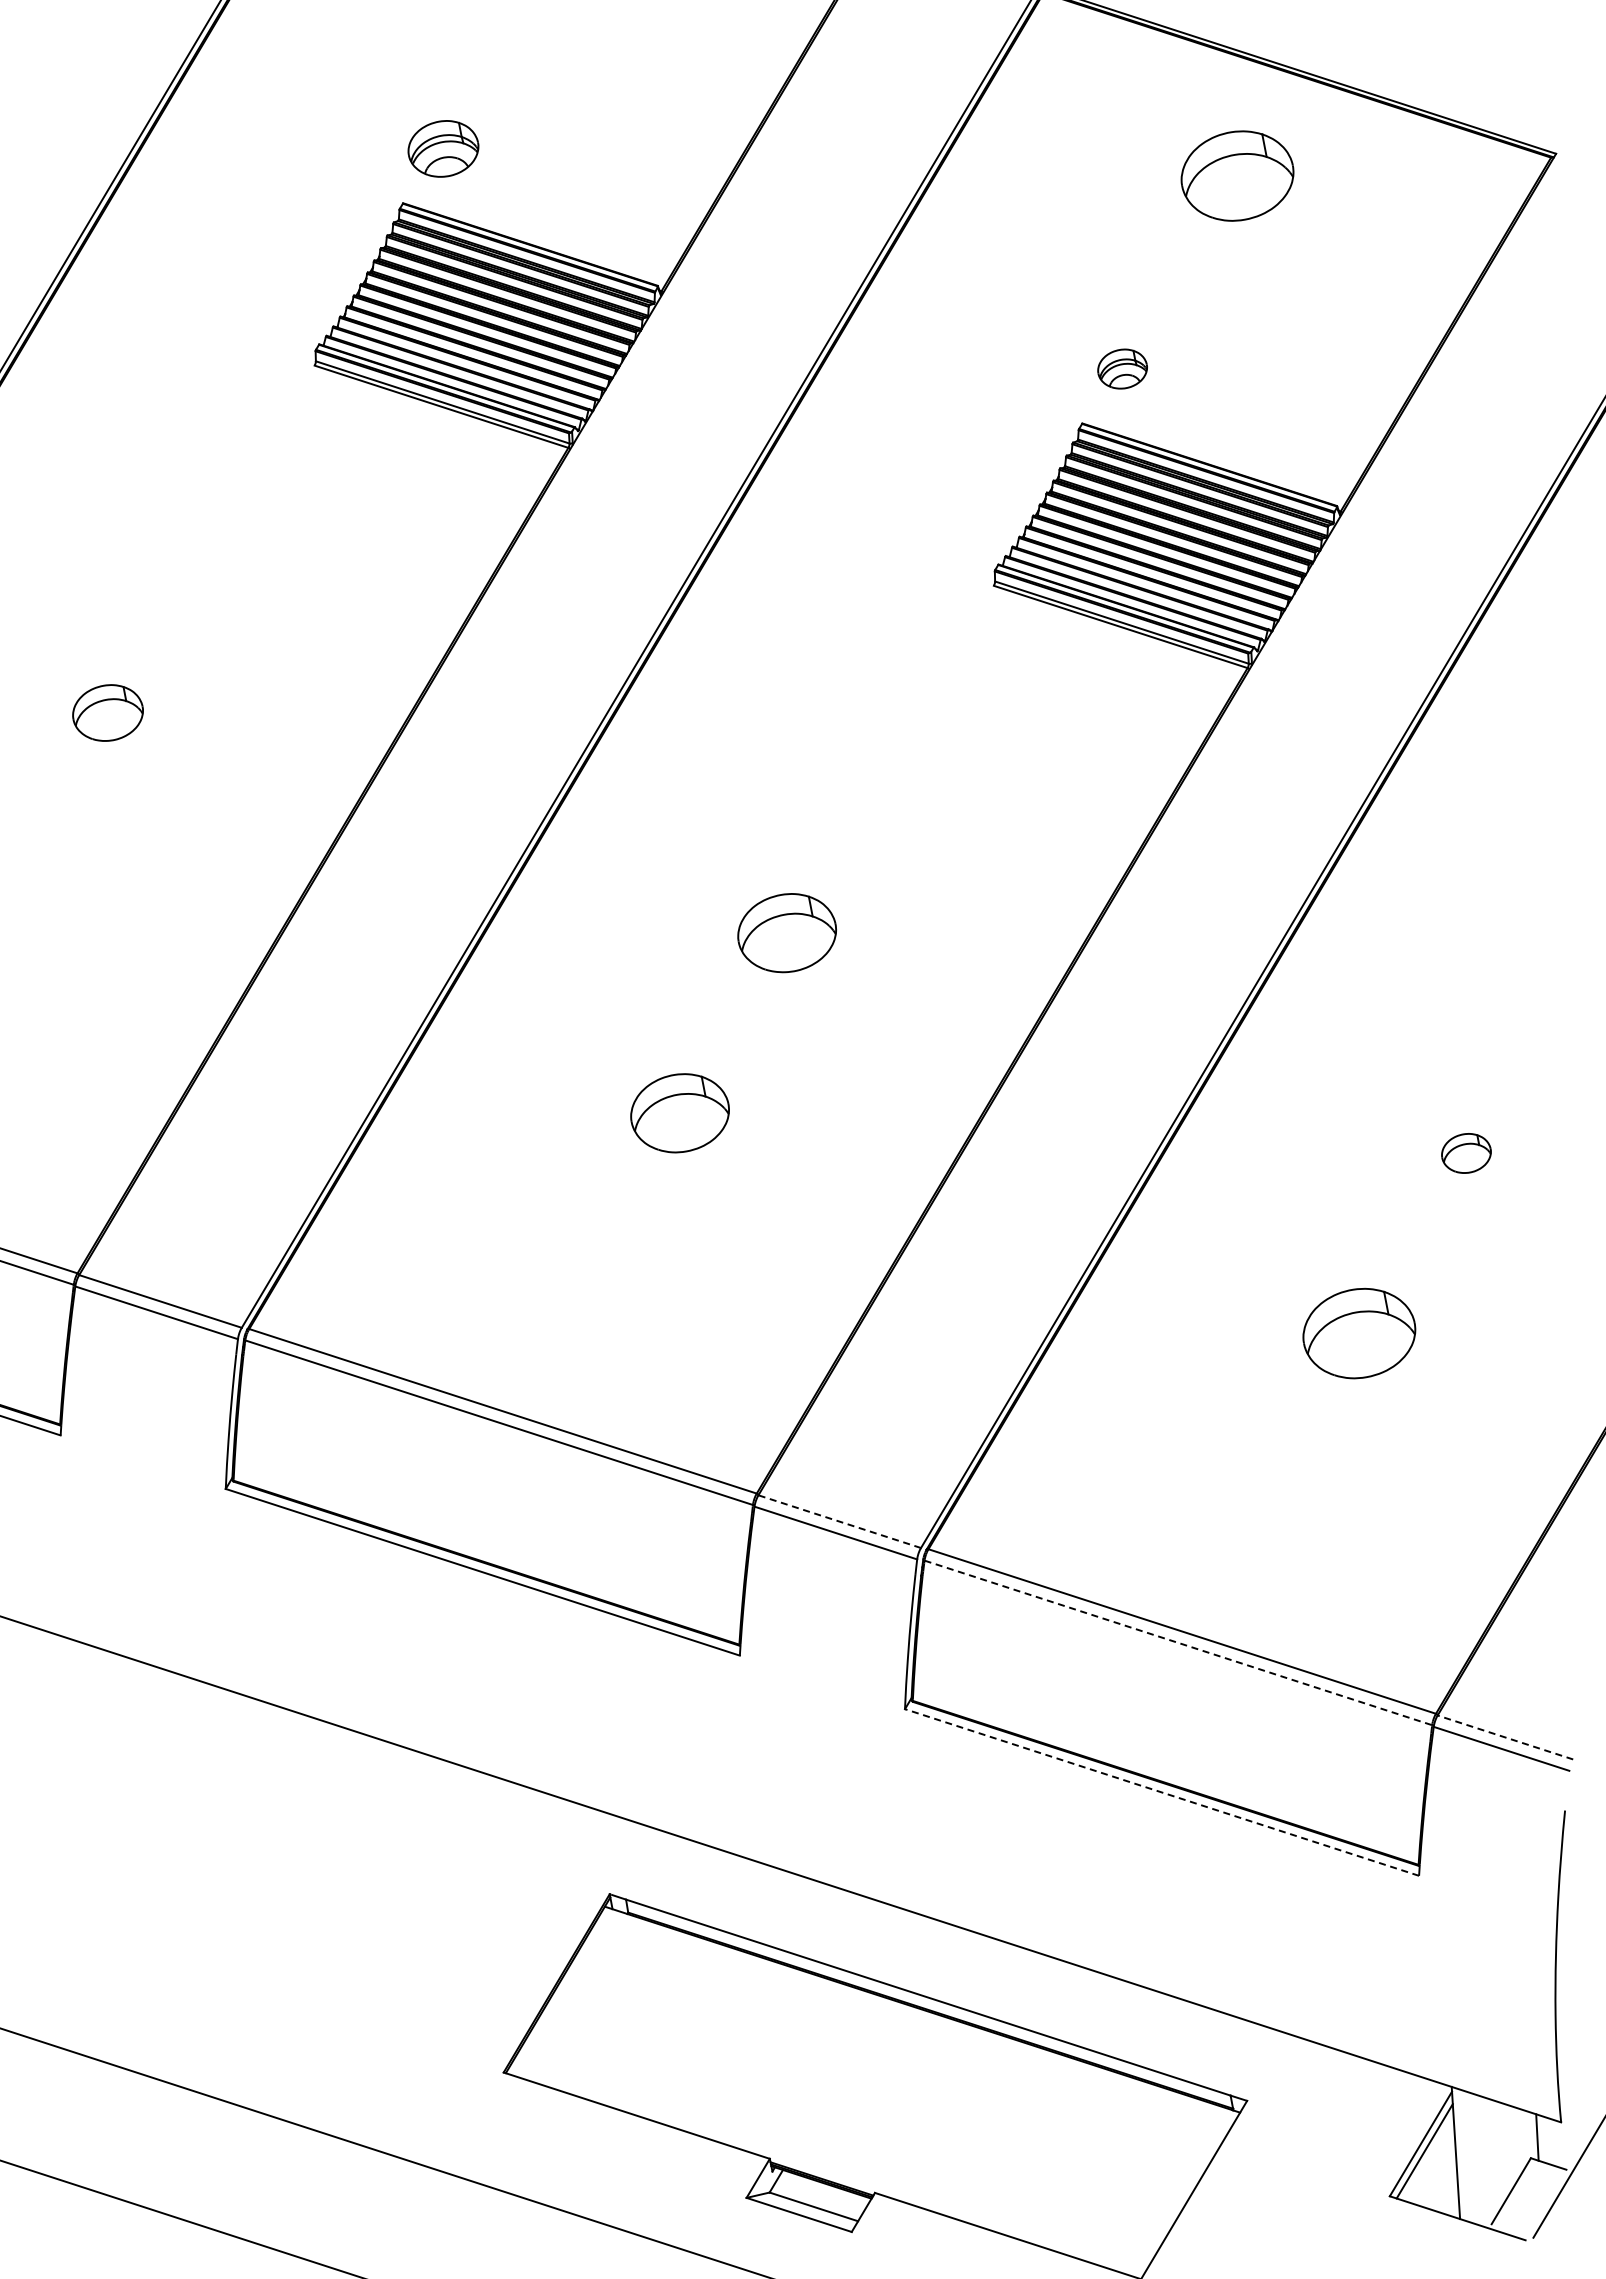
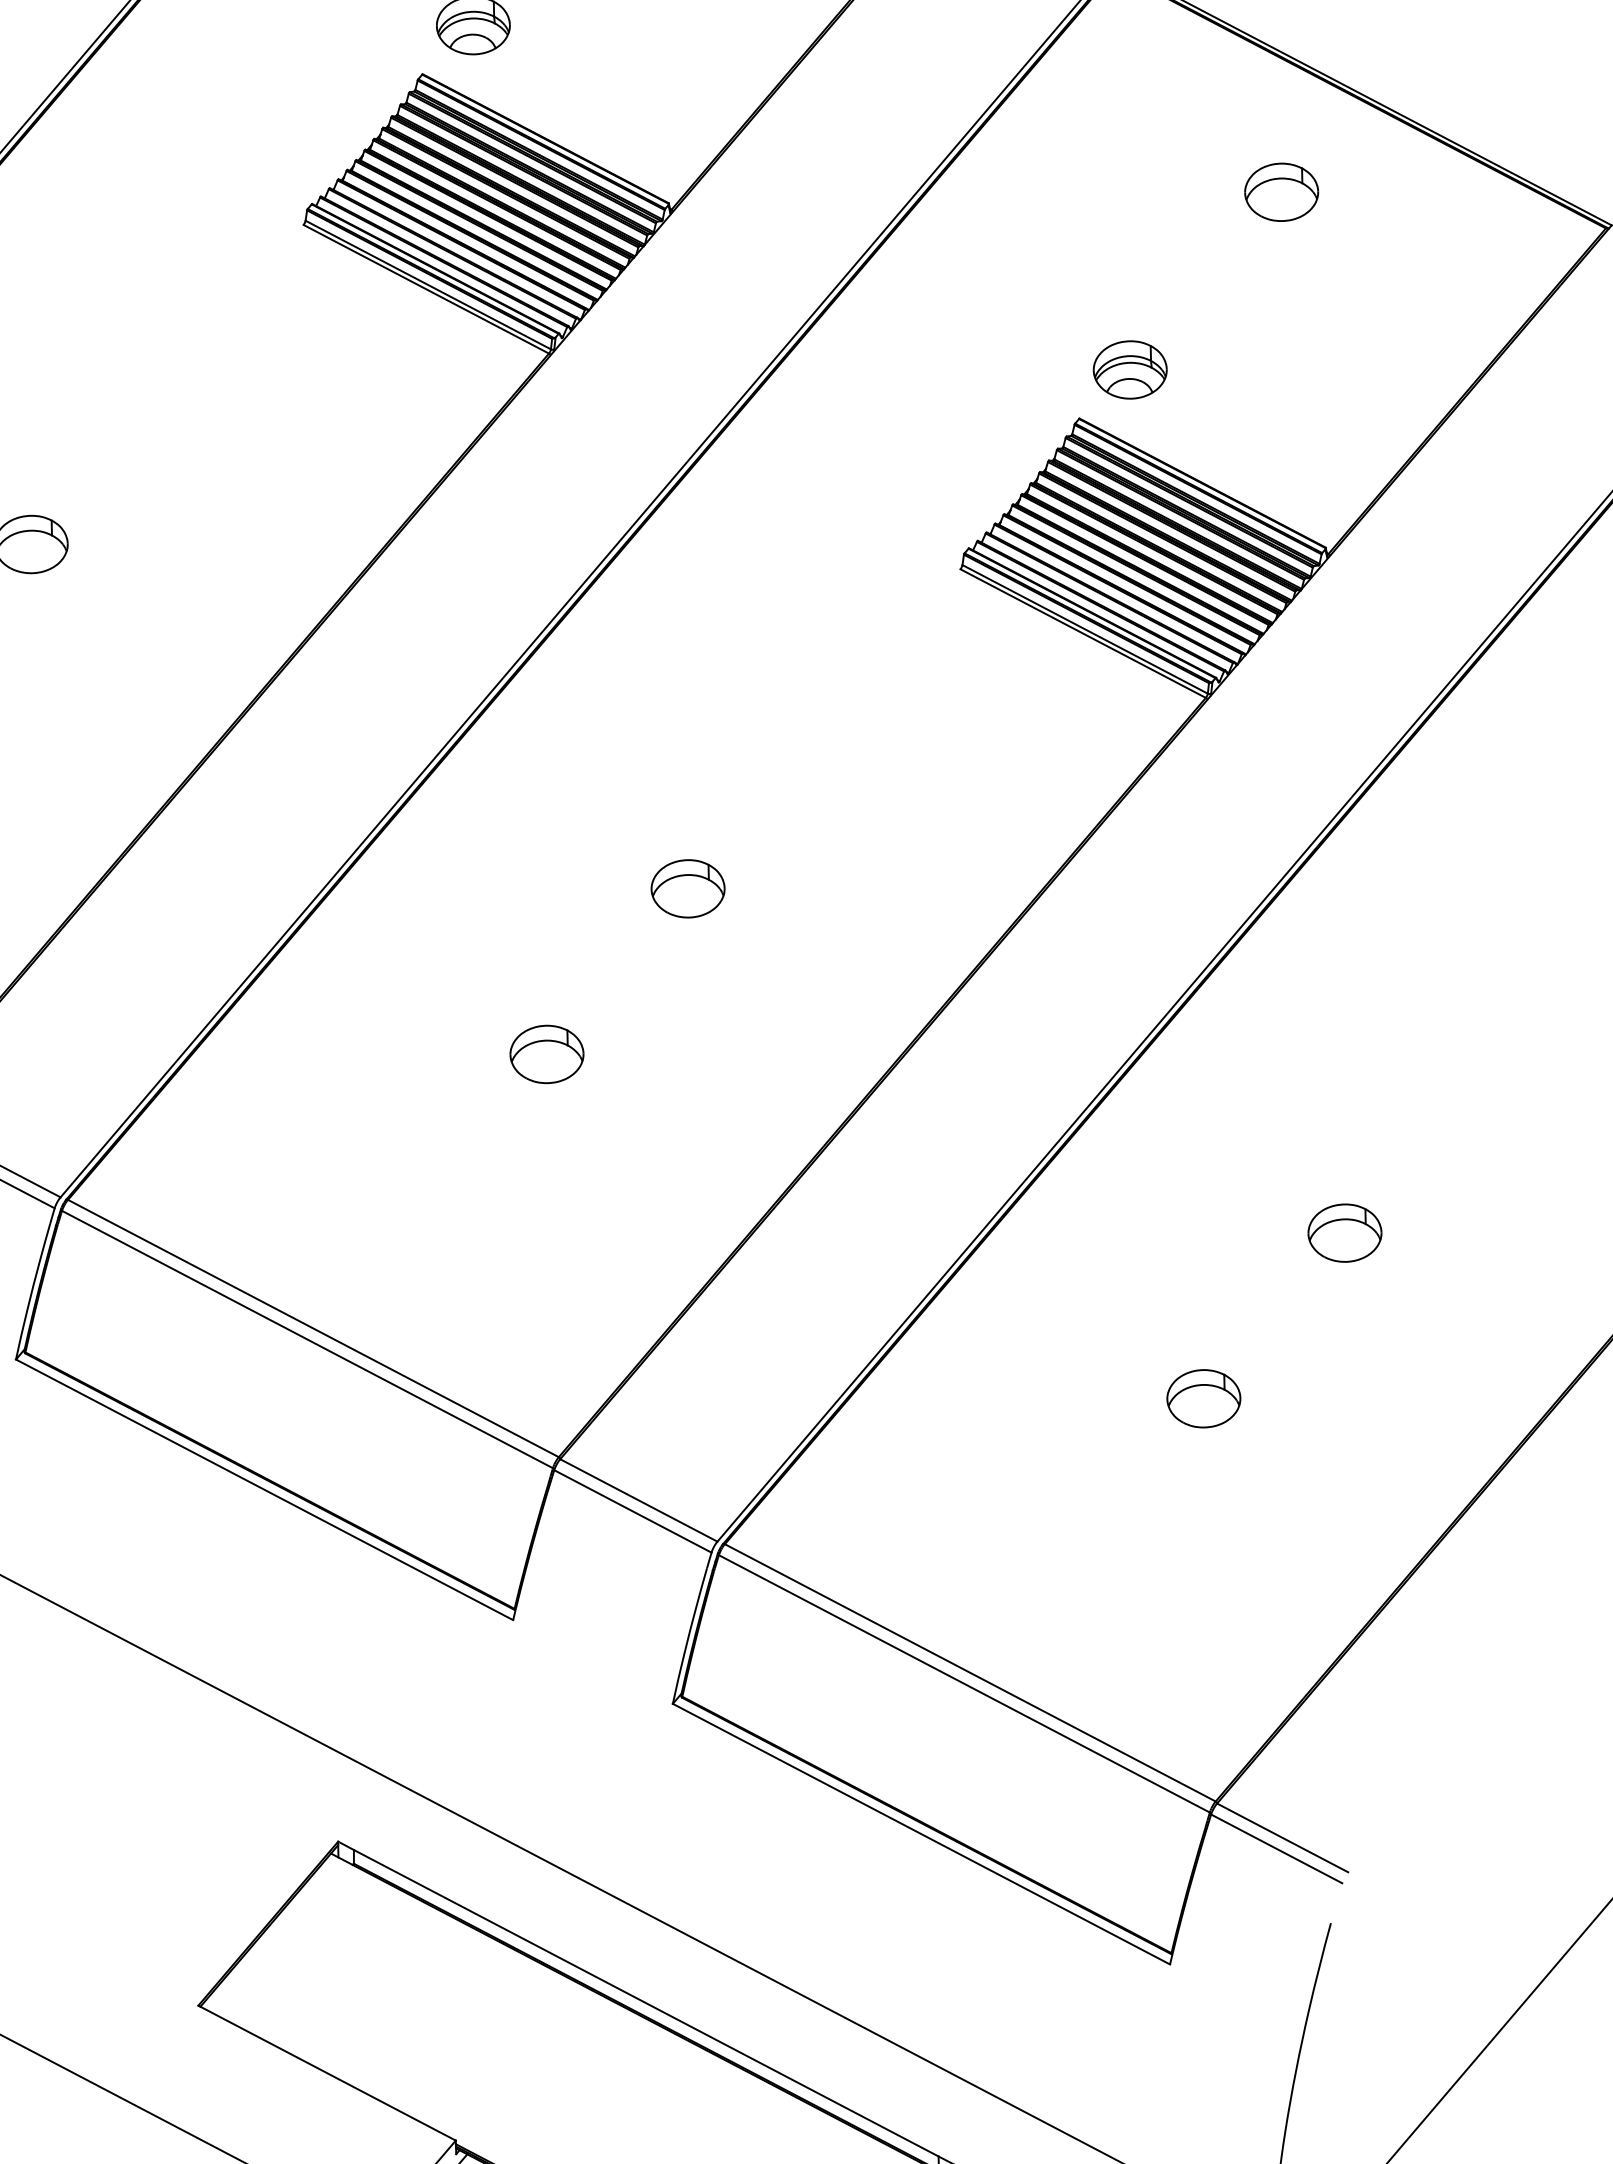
part: (1237, 175) -> (1281, 191), size x0.62
part: (1122, 368) -> (1130, 369), size x1.43
part: (787, 933) -> (688, 889), size x0.71
part: (680, 1113) -> (547, 1054), size x0.71
part: (1466, 1153) -> (1345, 1233), size x1.43
part: (1359, 1333) -> (1203, 1398), size x0.62
line: (839, 1521) -> (638, 1500), dashed -> solid
line: (1178, 1642) -> (964, 1683), dashed -> solid
line: (1504, 1737) -> (1281, 1837), dashed -> solid
line: (1161, 1792) -> (920, 1834), dashed -> solid

